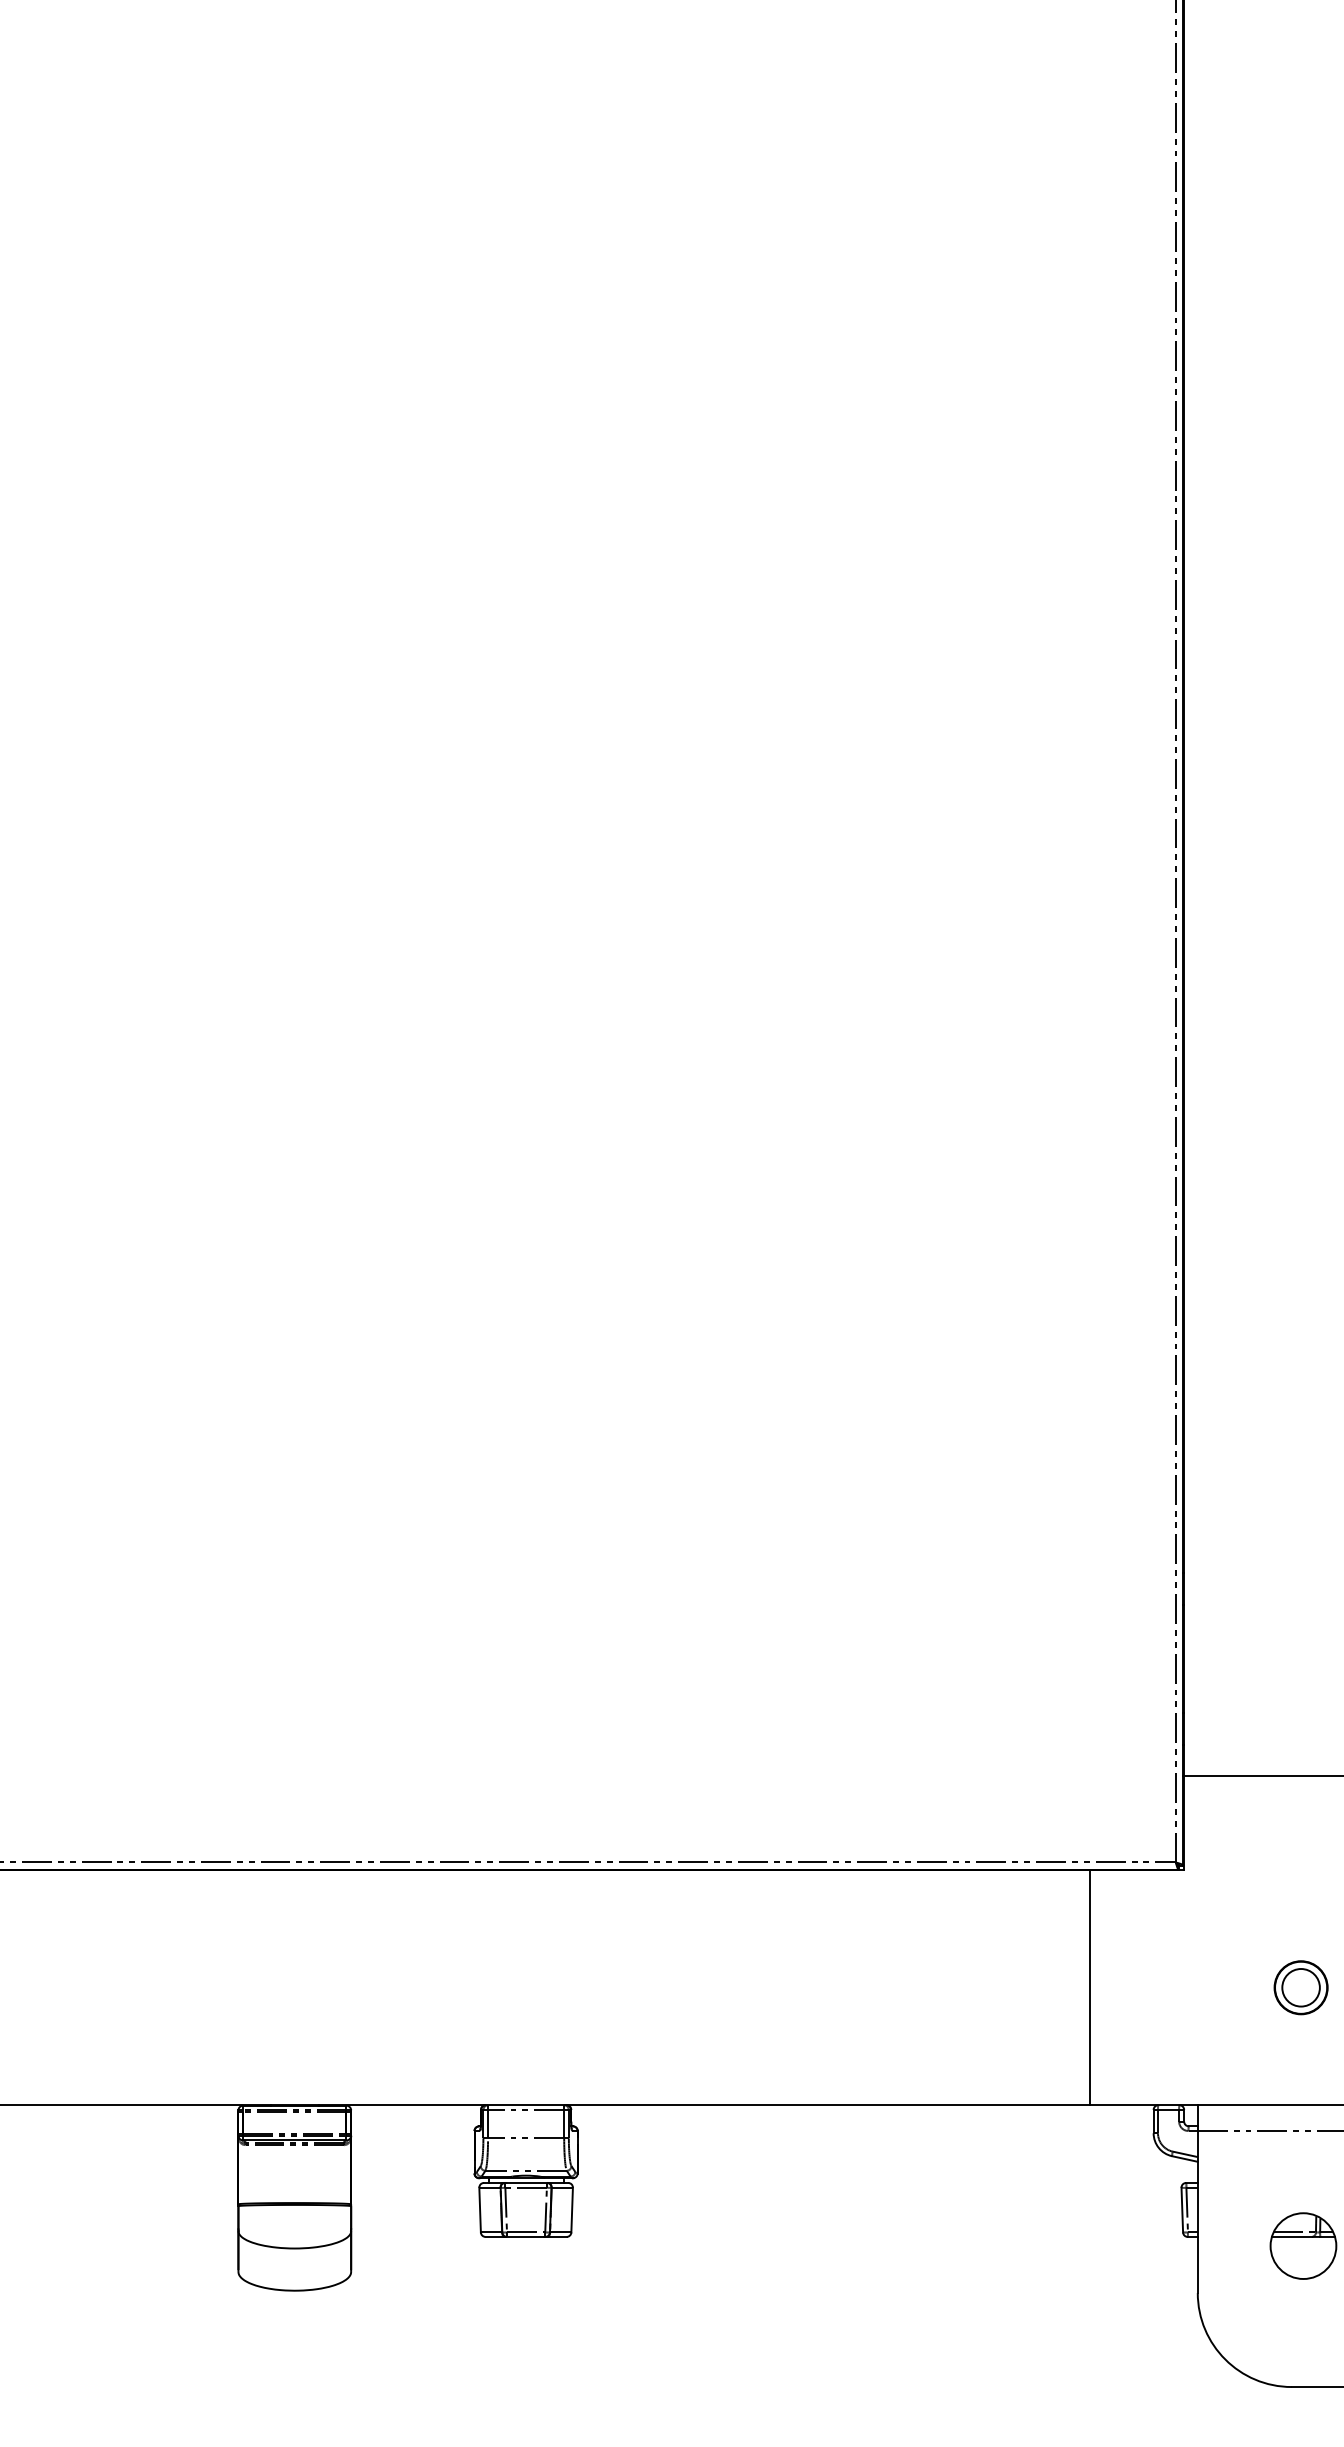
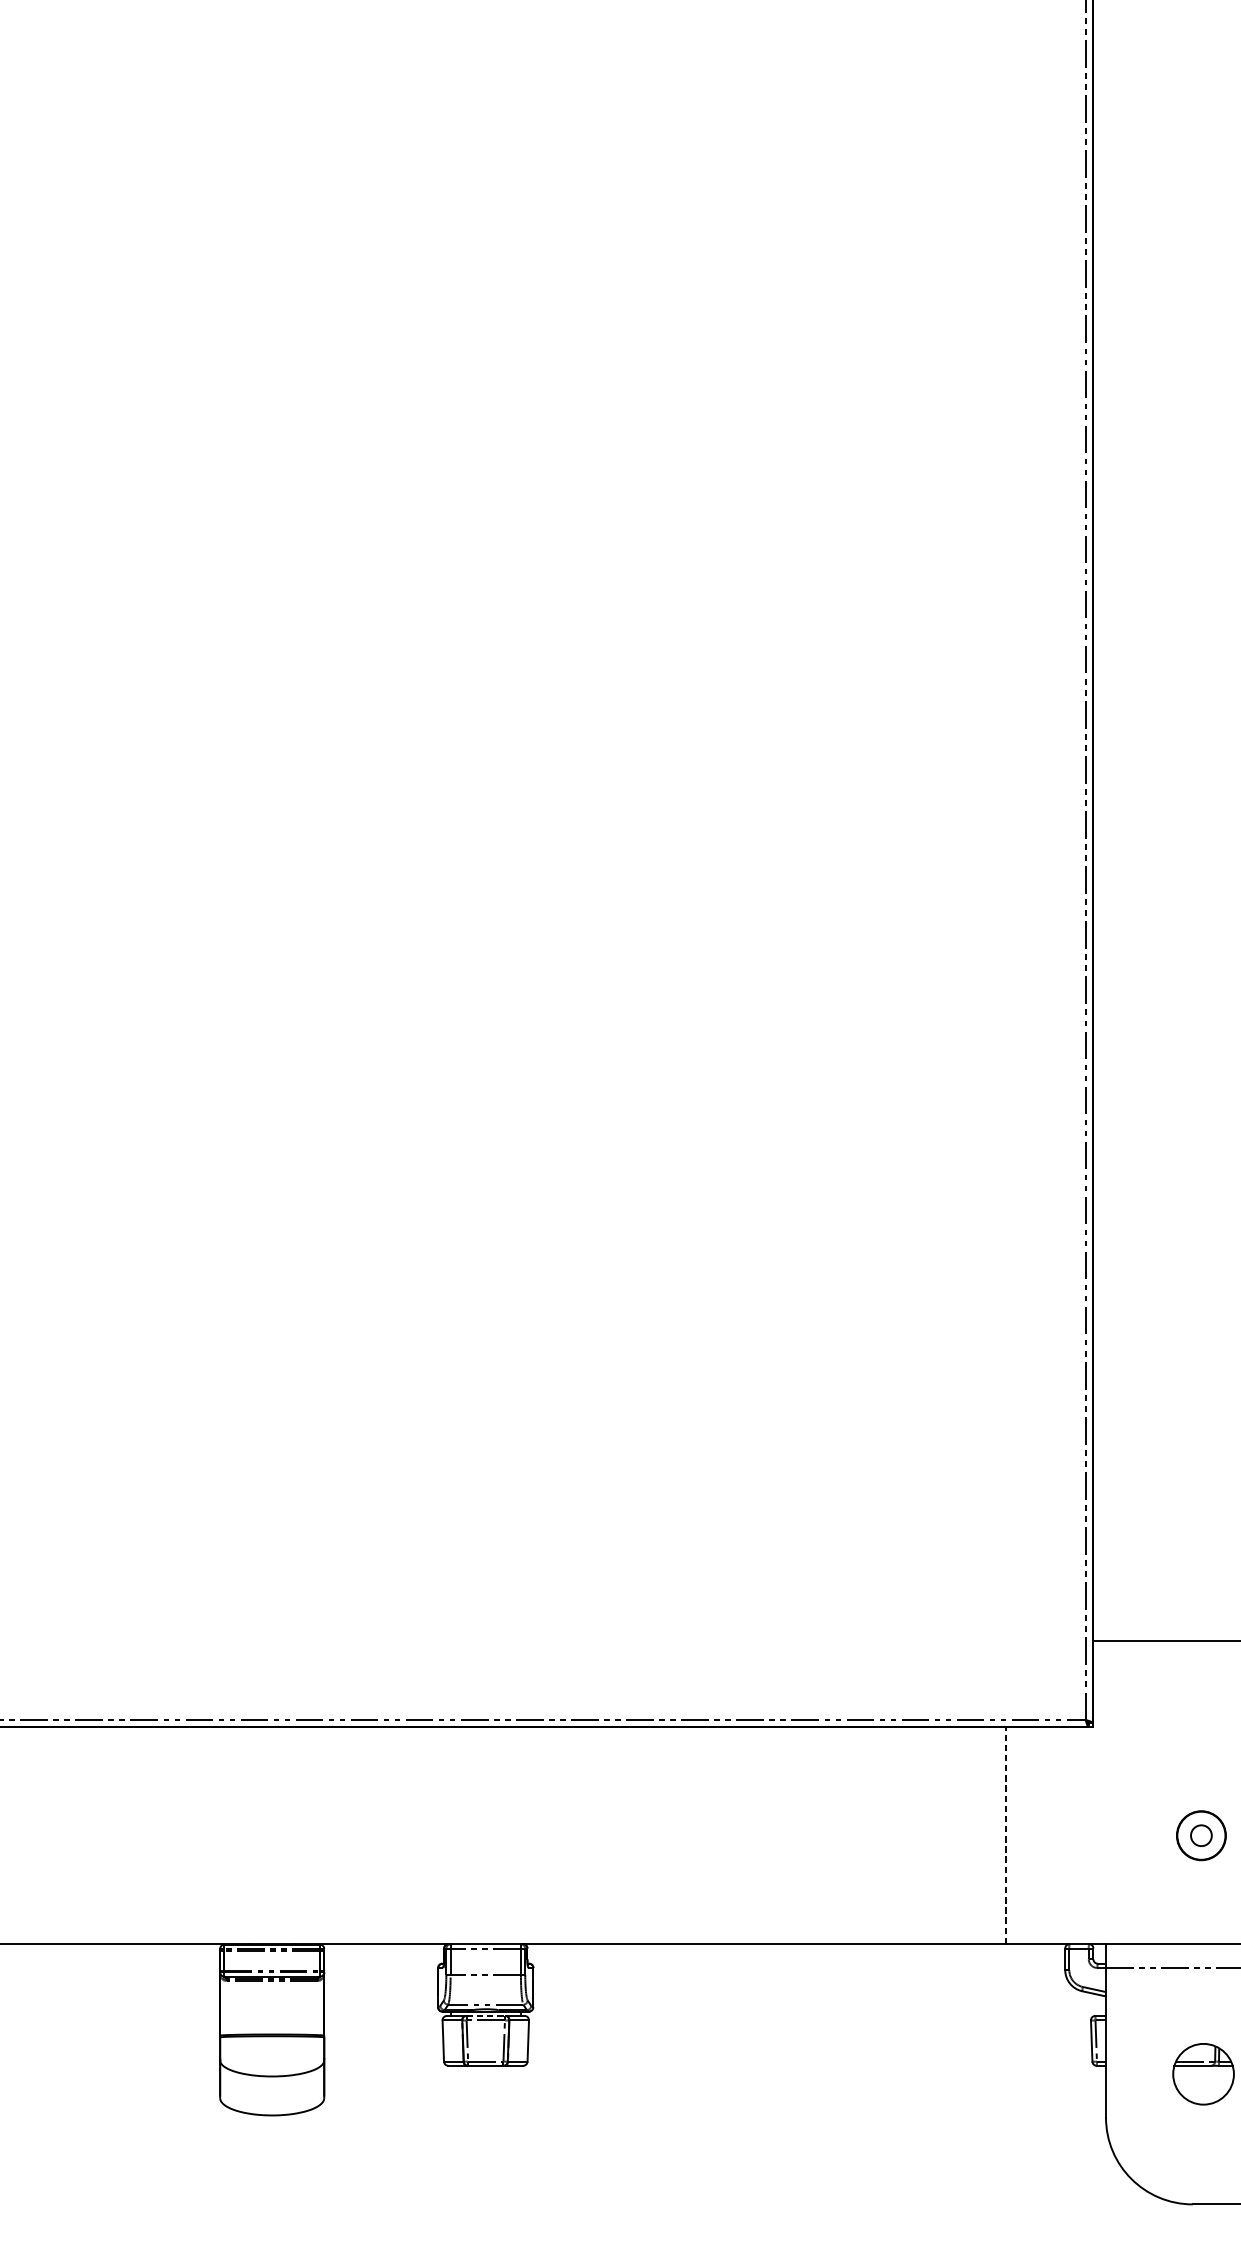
line: (1089, 1987) -> (1006, 1835), solid -> dashed
circle: (1300, 1987) -> (1200, 1835), size x0.6
line: (526, 2182) -> (486, 2015), solid -> dashed

